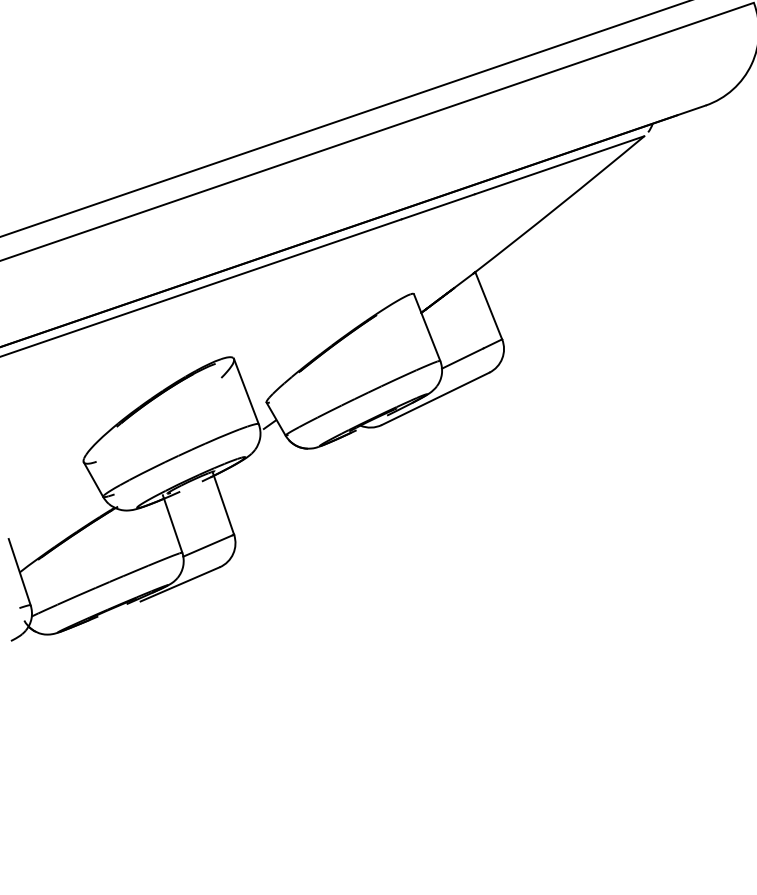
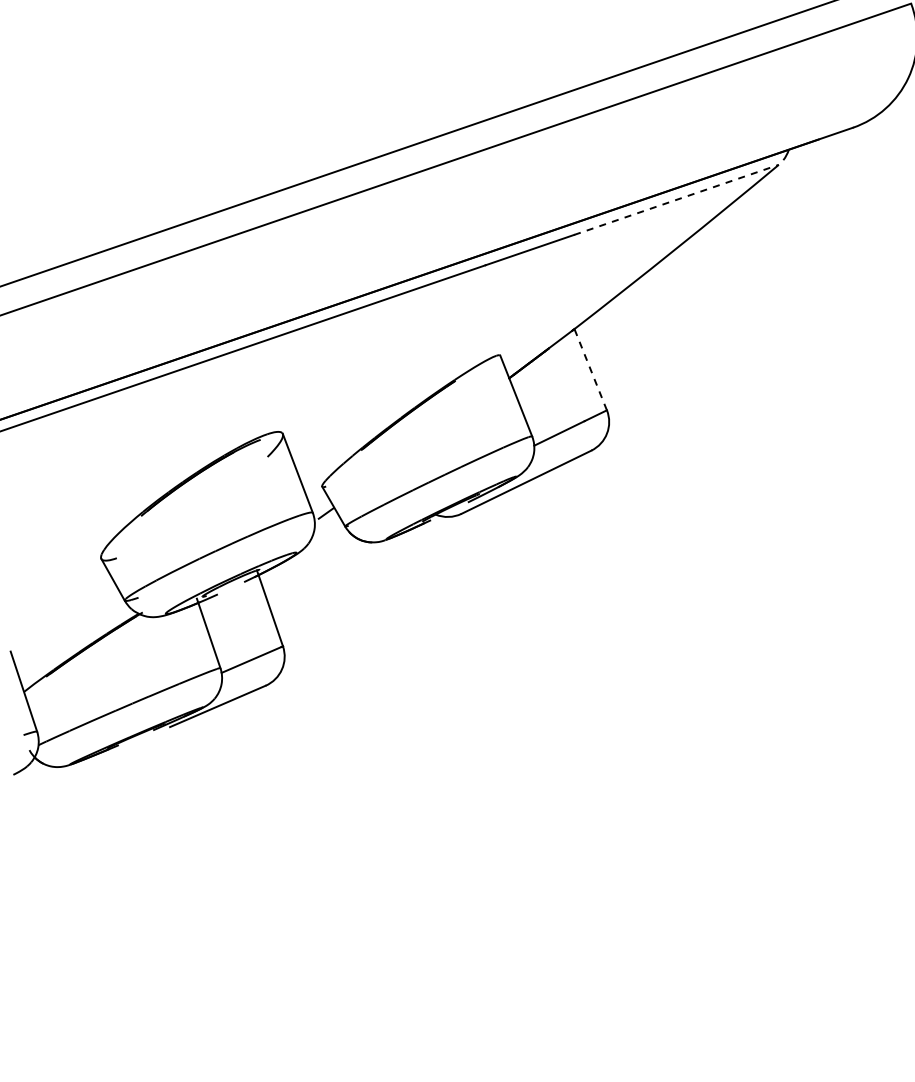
line: (559, 164) -> (676, 199), solid -> dashed
line: (488, 305) -> (590, 369), solid -> dashed

